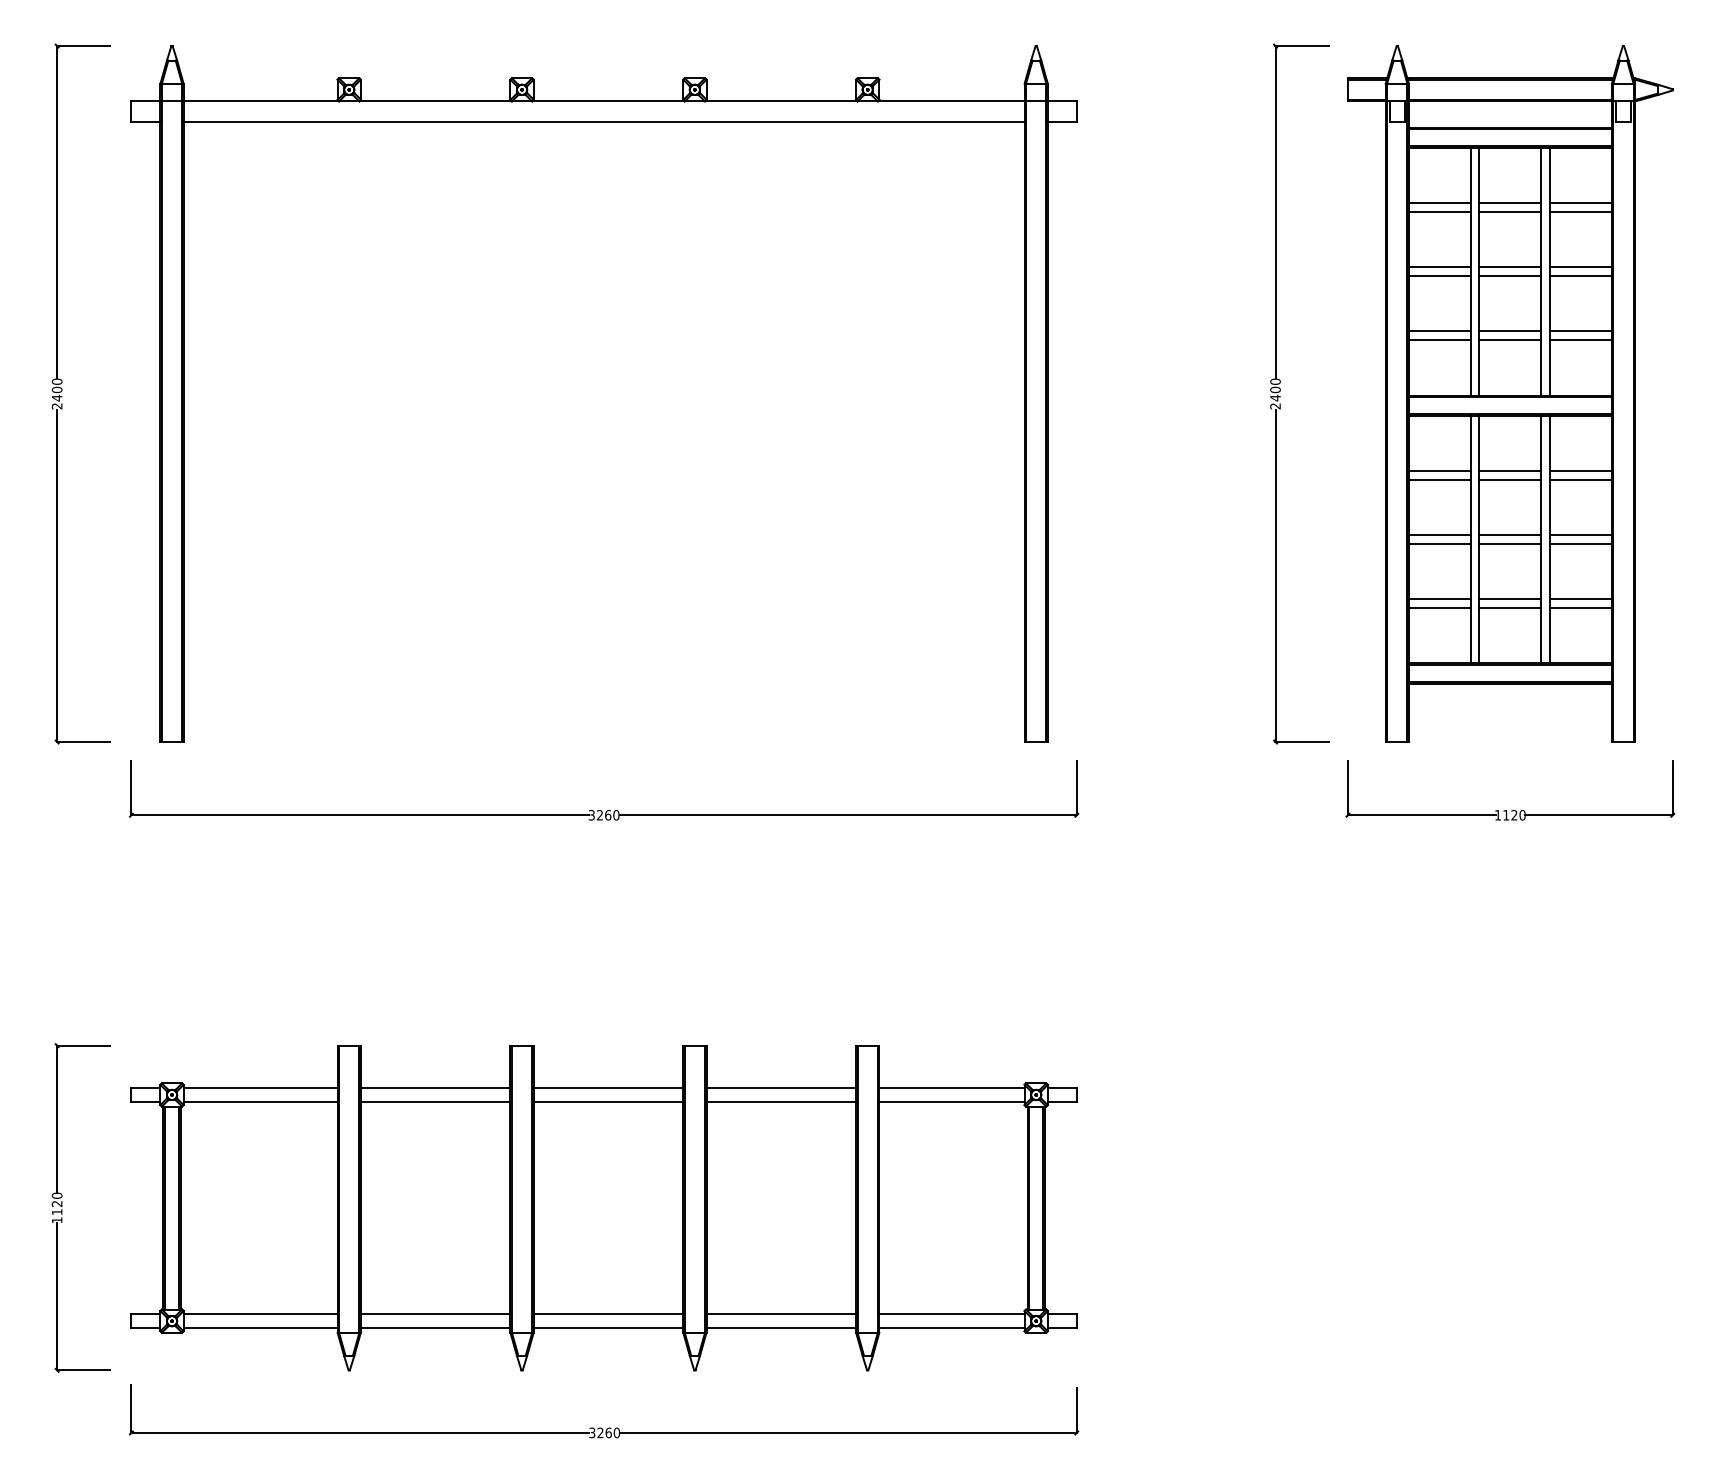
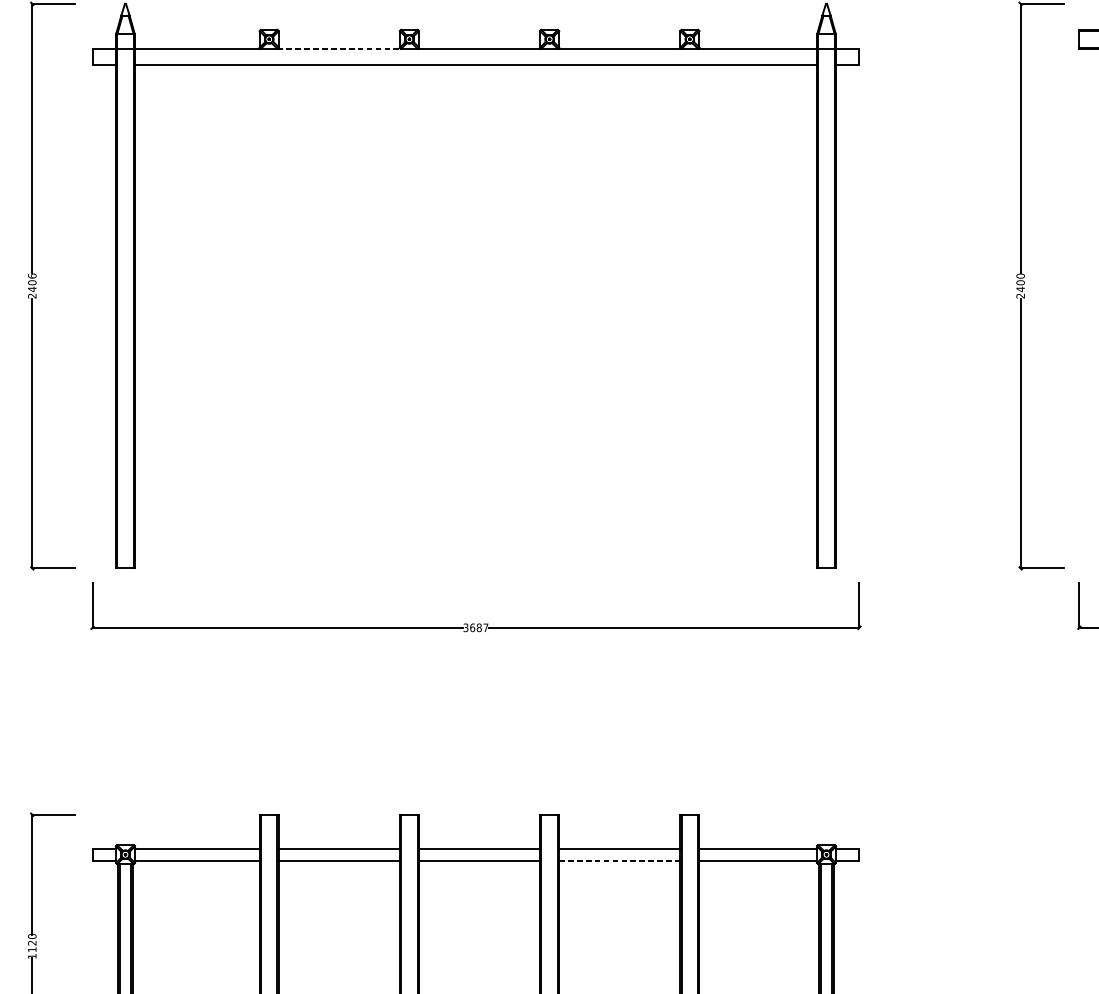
line: (436, 101) -> (340, 48), solid -> dashed
text: (56, 381) -> (31, 275), 2400 -> 2406
text: (607, 815) -> (478, 628), 3260 -> 3687
line: (781, 1102) -> (619, 860), solid -> dashed

